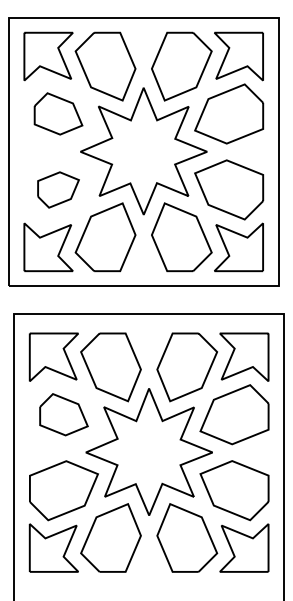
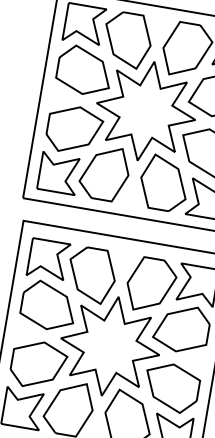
part: (58, 113) -> (84, 70), size x1.43
part: (58, 189) -> (74, 129), size x1.67
part: (63, 414) -> (48, 305), size x1.43

